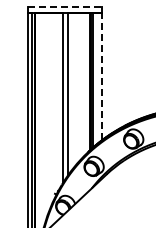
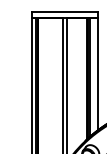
line: (65, 7) -> (65, 12), dashed -> solid
line: (101, 76) -> (97, 73), dashed -> solid

